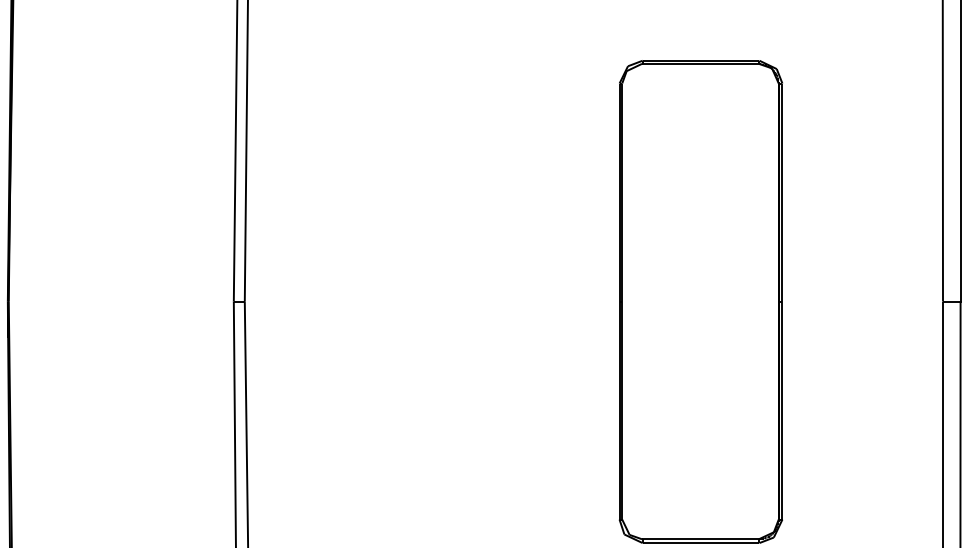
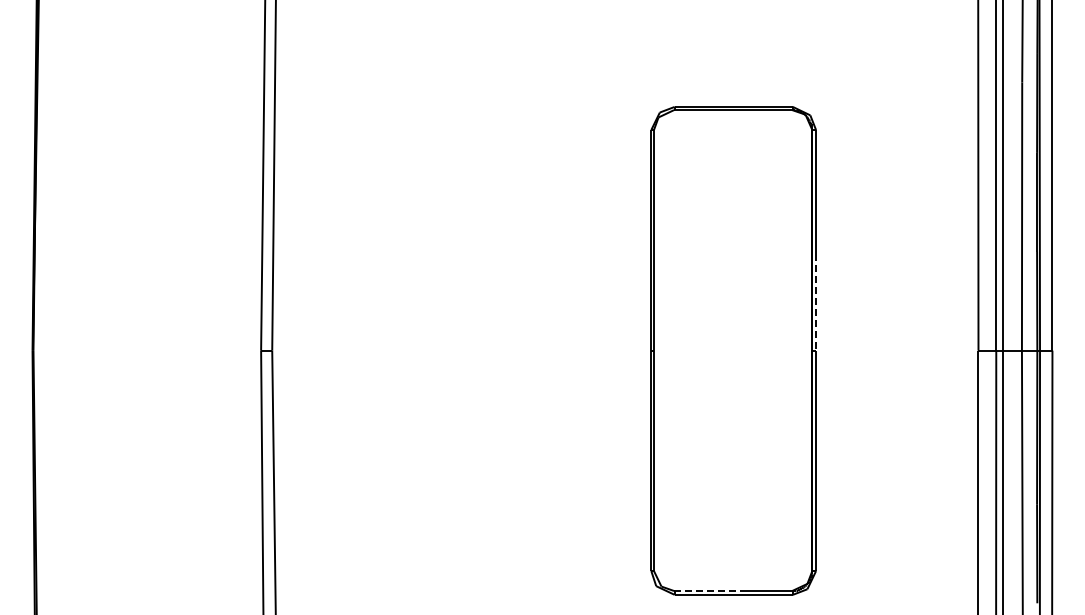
line: (782, 254) -> (816, 302), solid -> dashed
line: (675, 538) -> (707, 590), solid -> dashed

